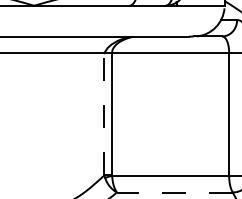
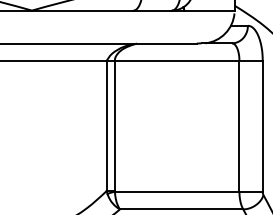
line: (104, 114) -> (106, 126), dashed -> solid
line: (174, 192) -> (181, 209), dashed -> solid

